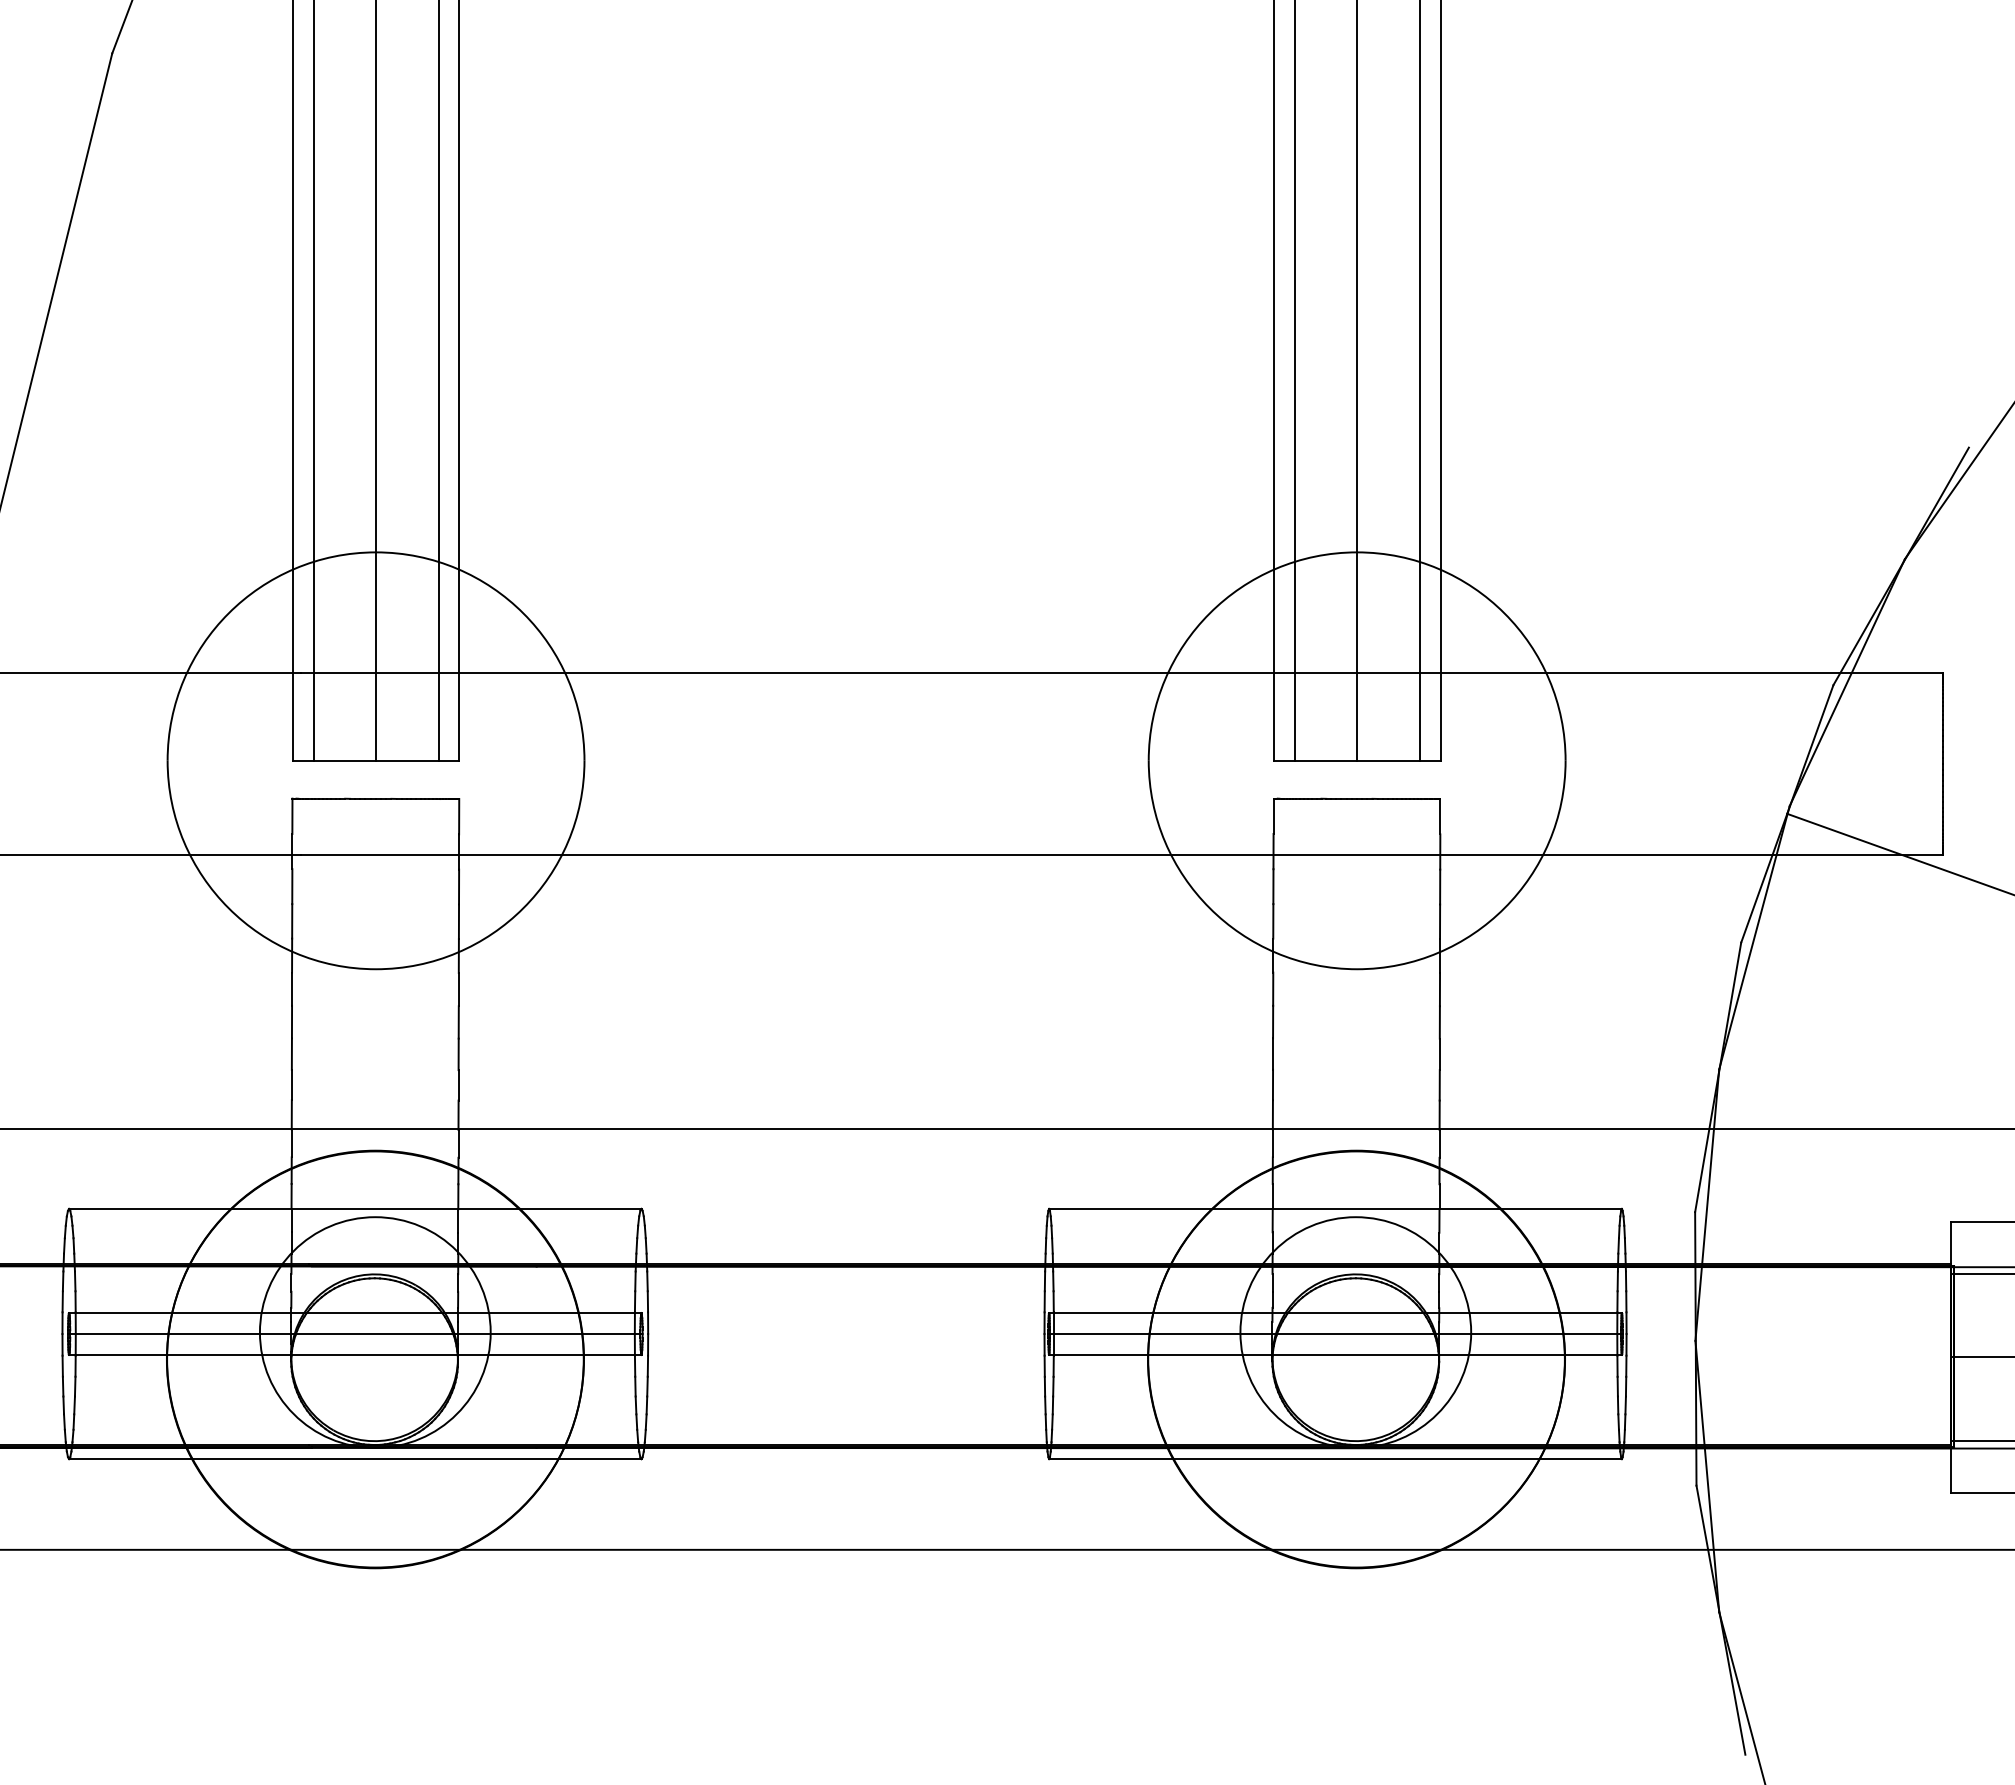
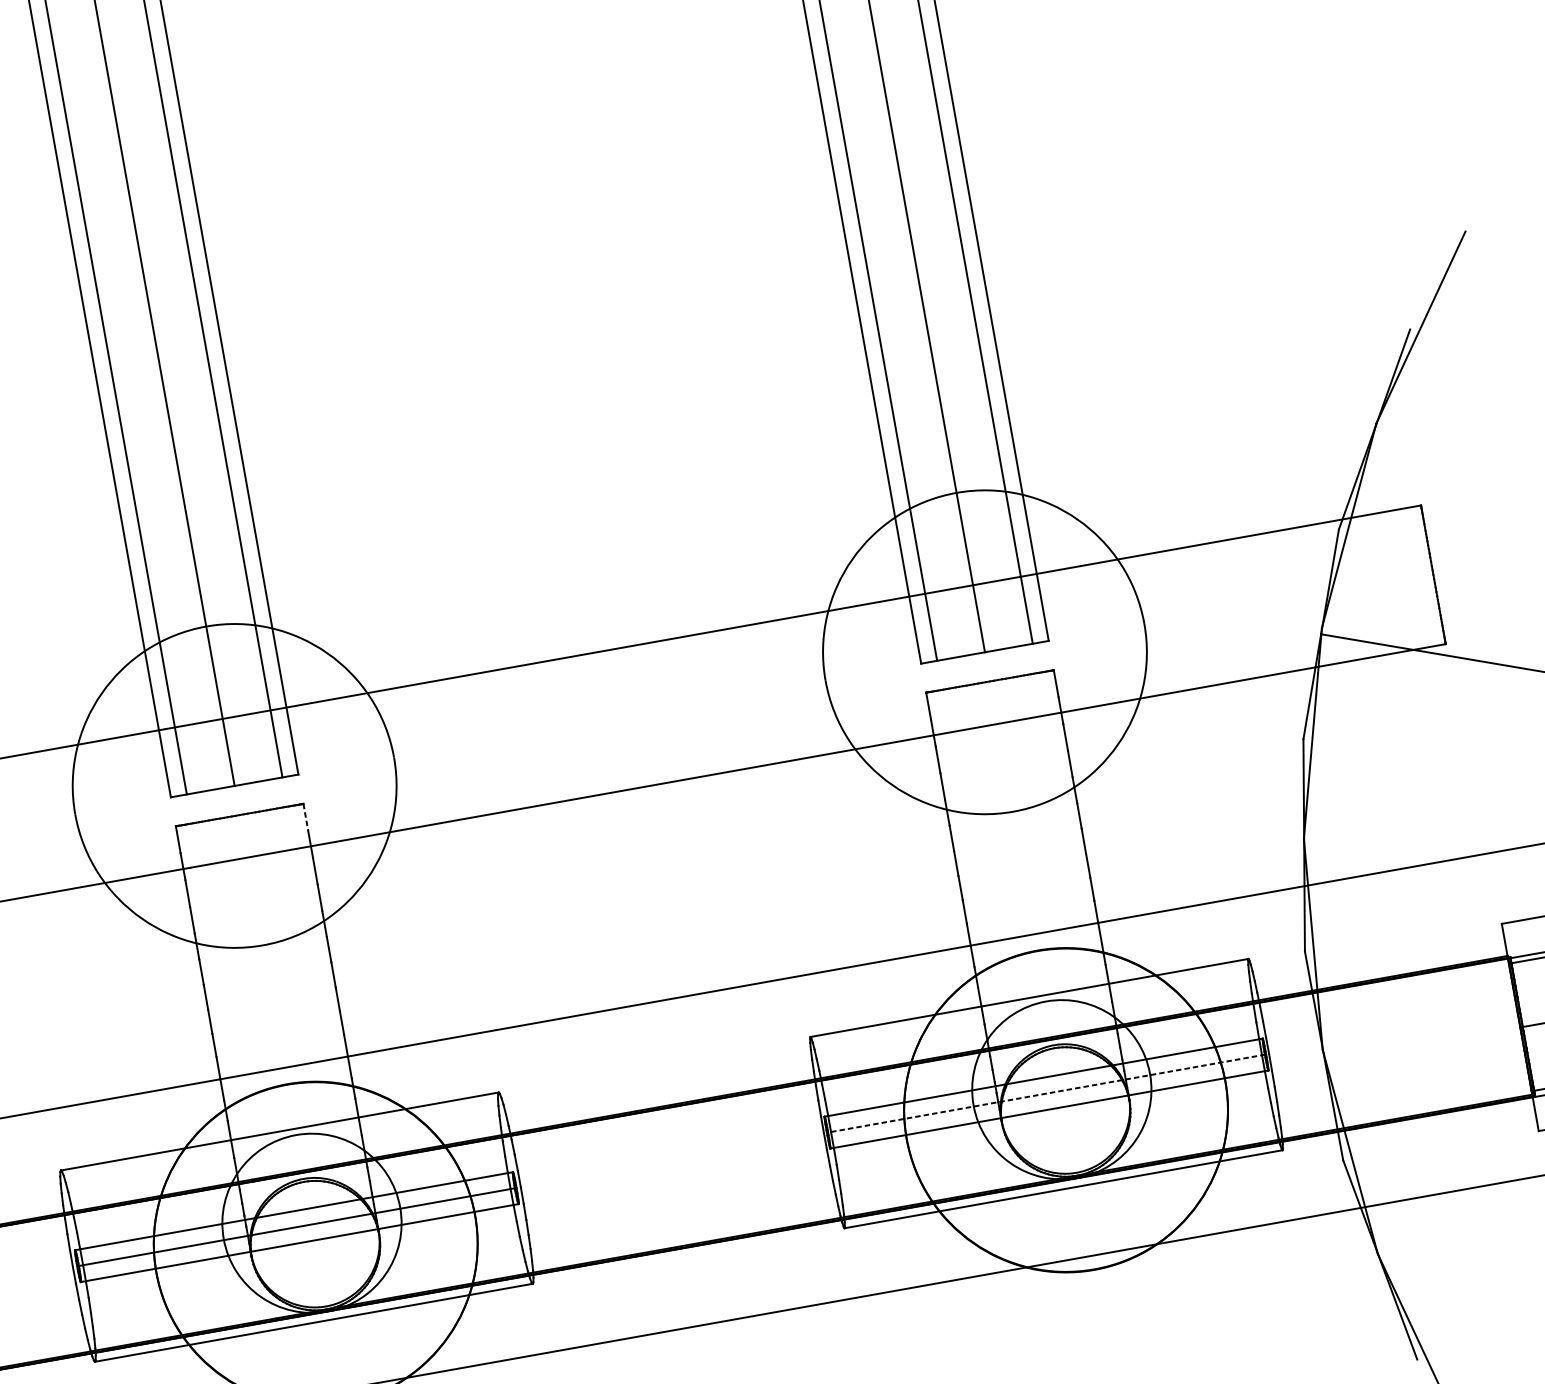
line: (459, 816) -> (306, 817), solid -> dashed
line: (1335, 1334) -> (1046, 1093), solid -> dashed

